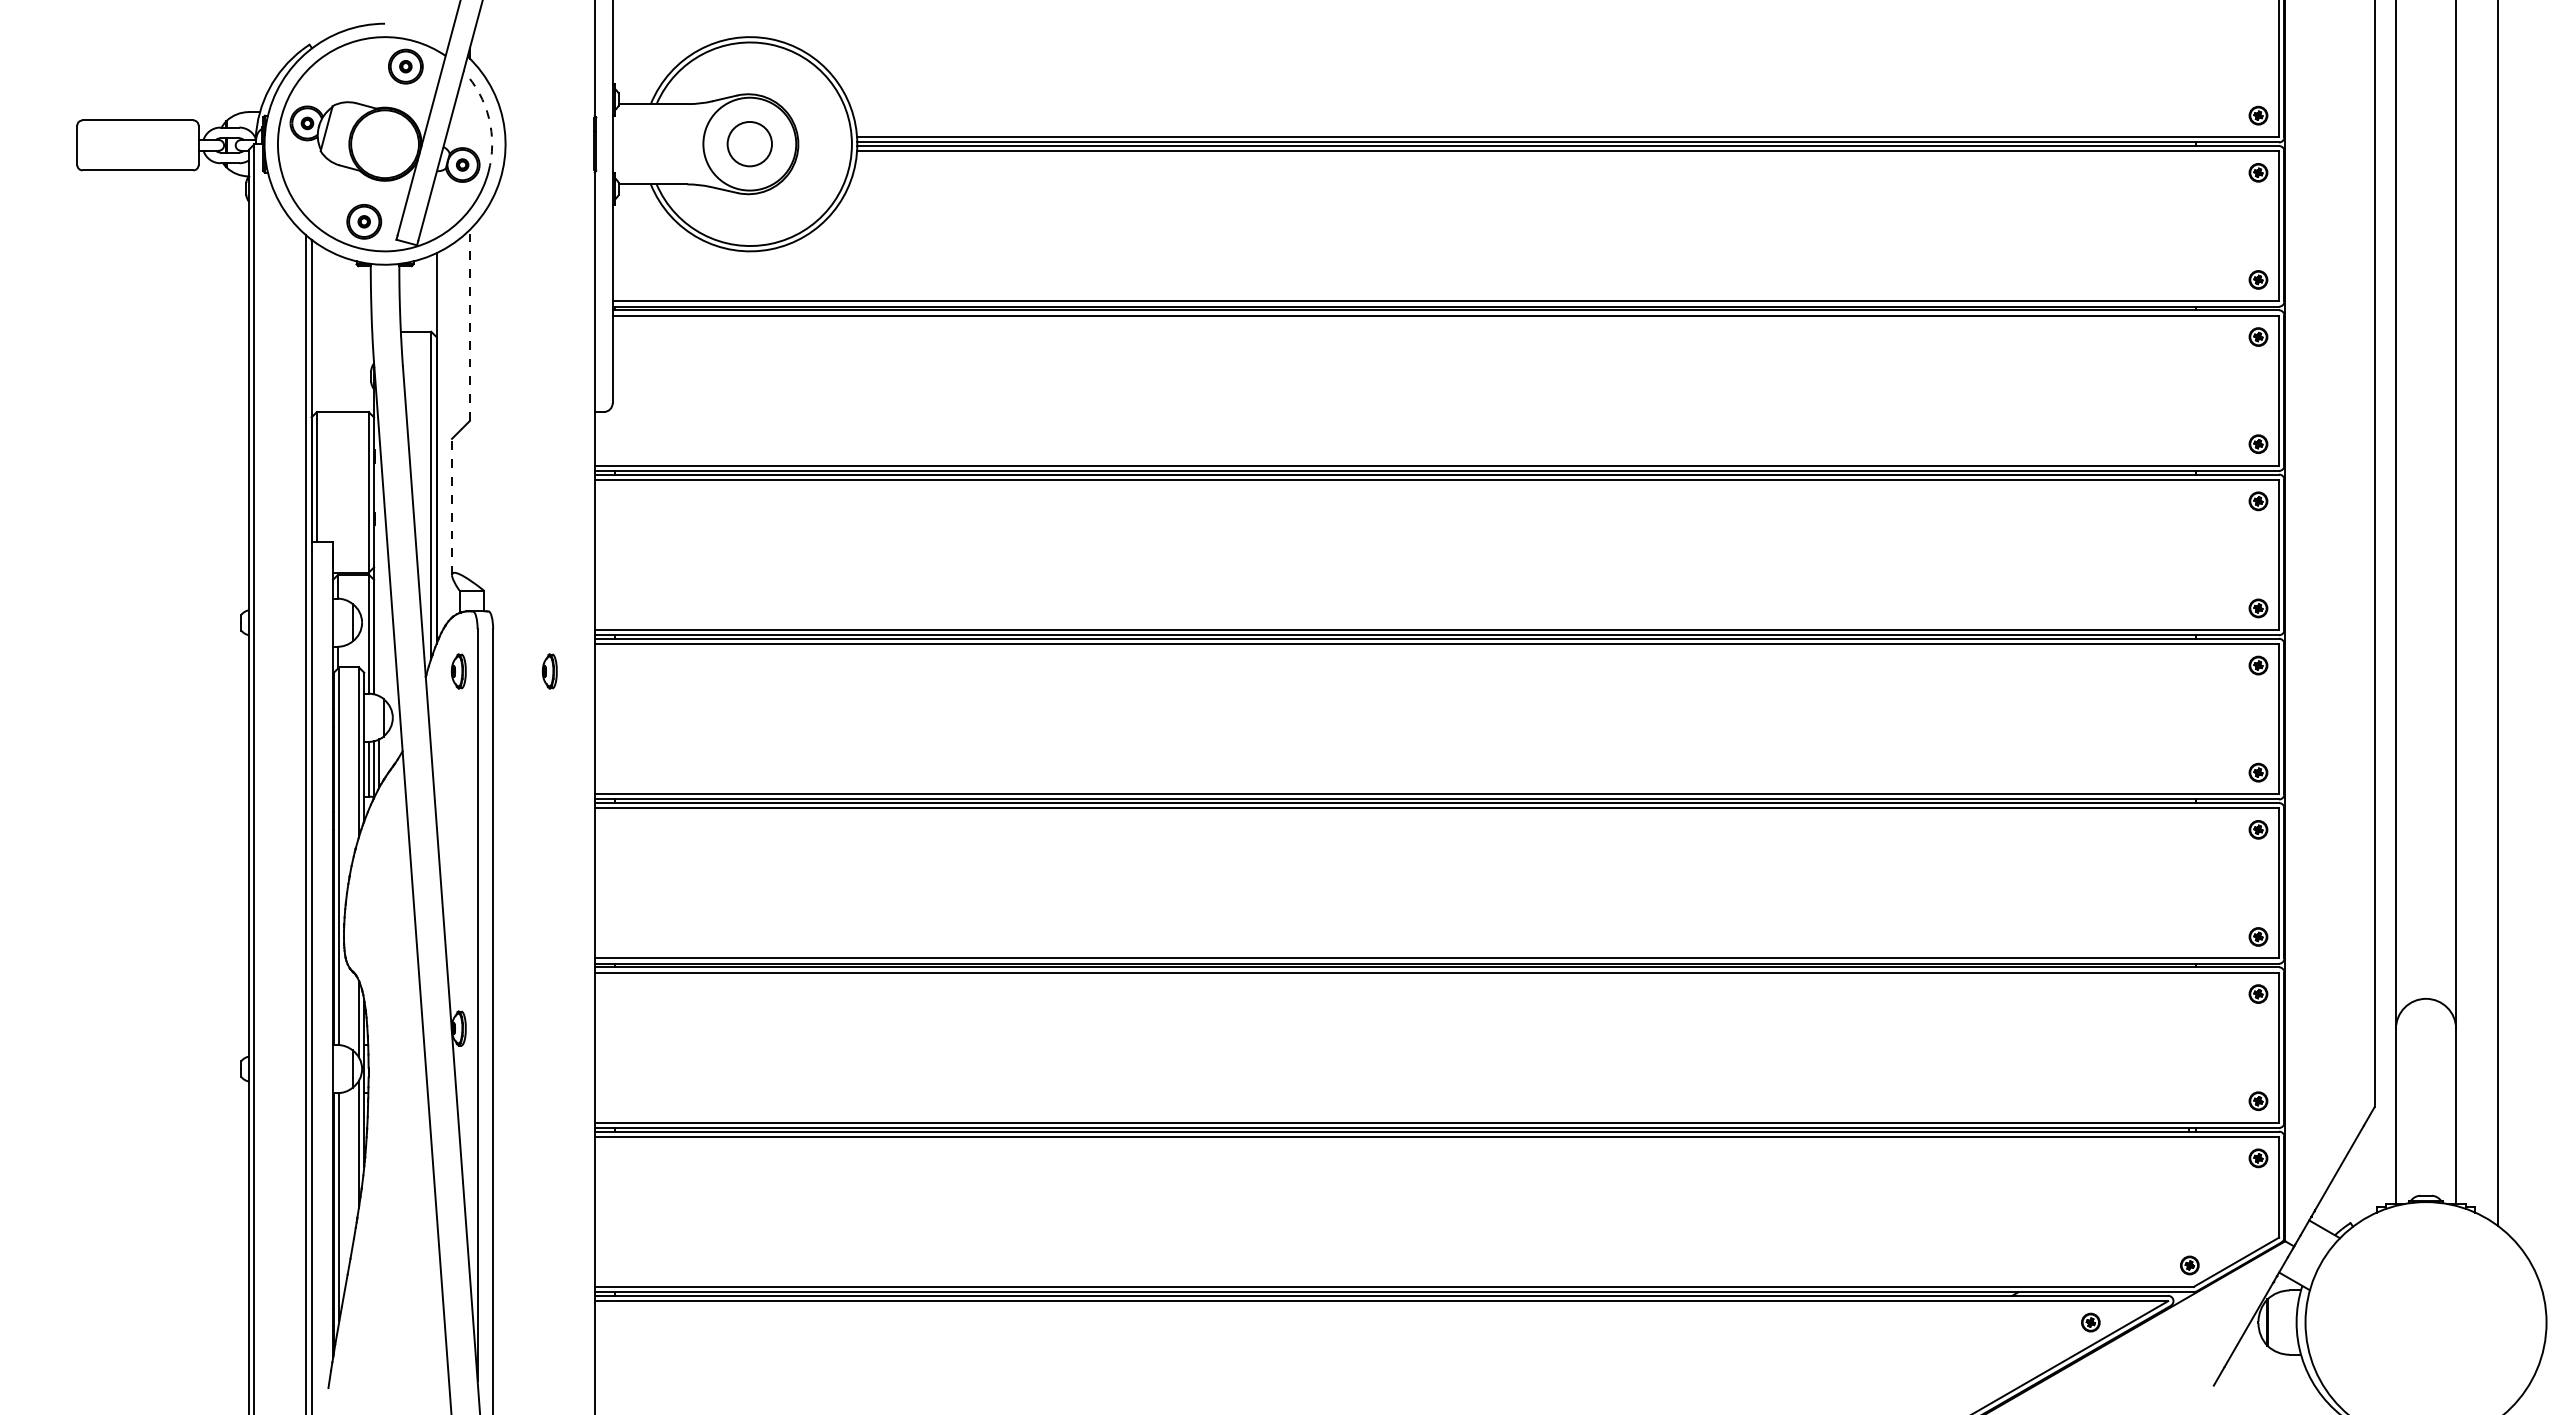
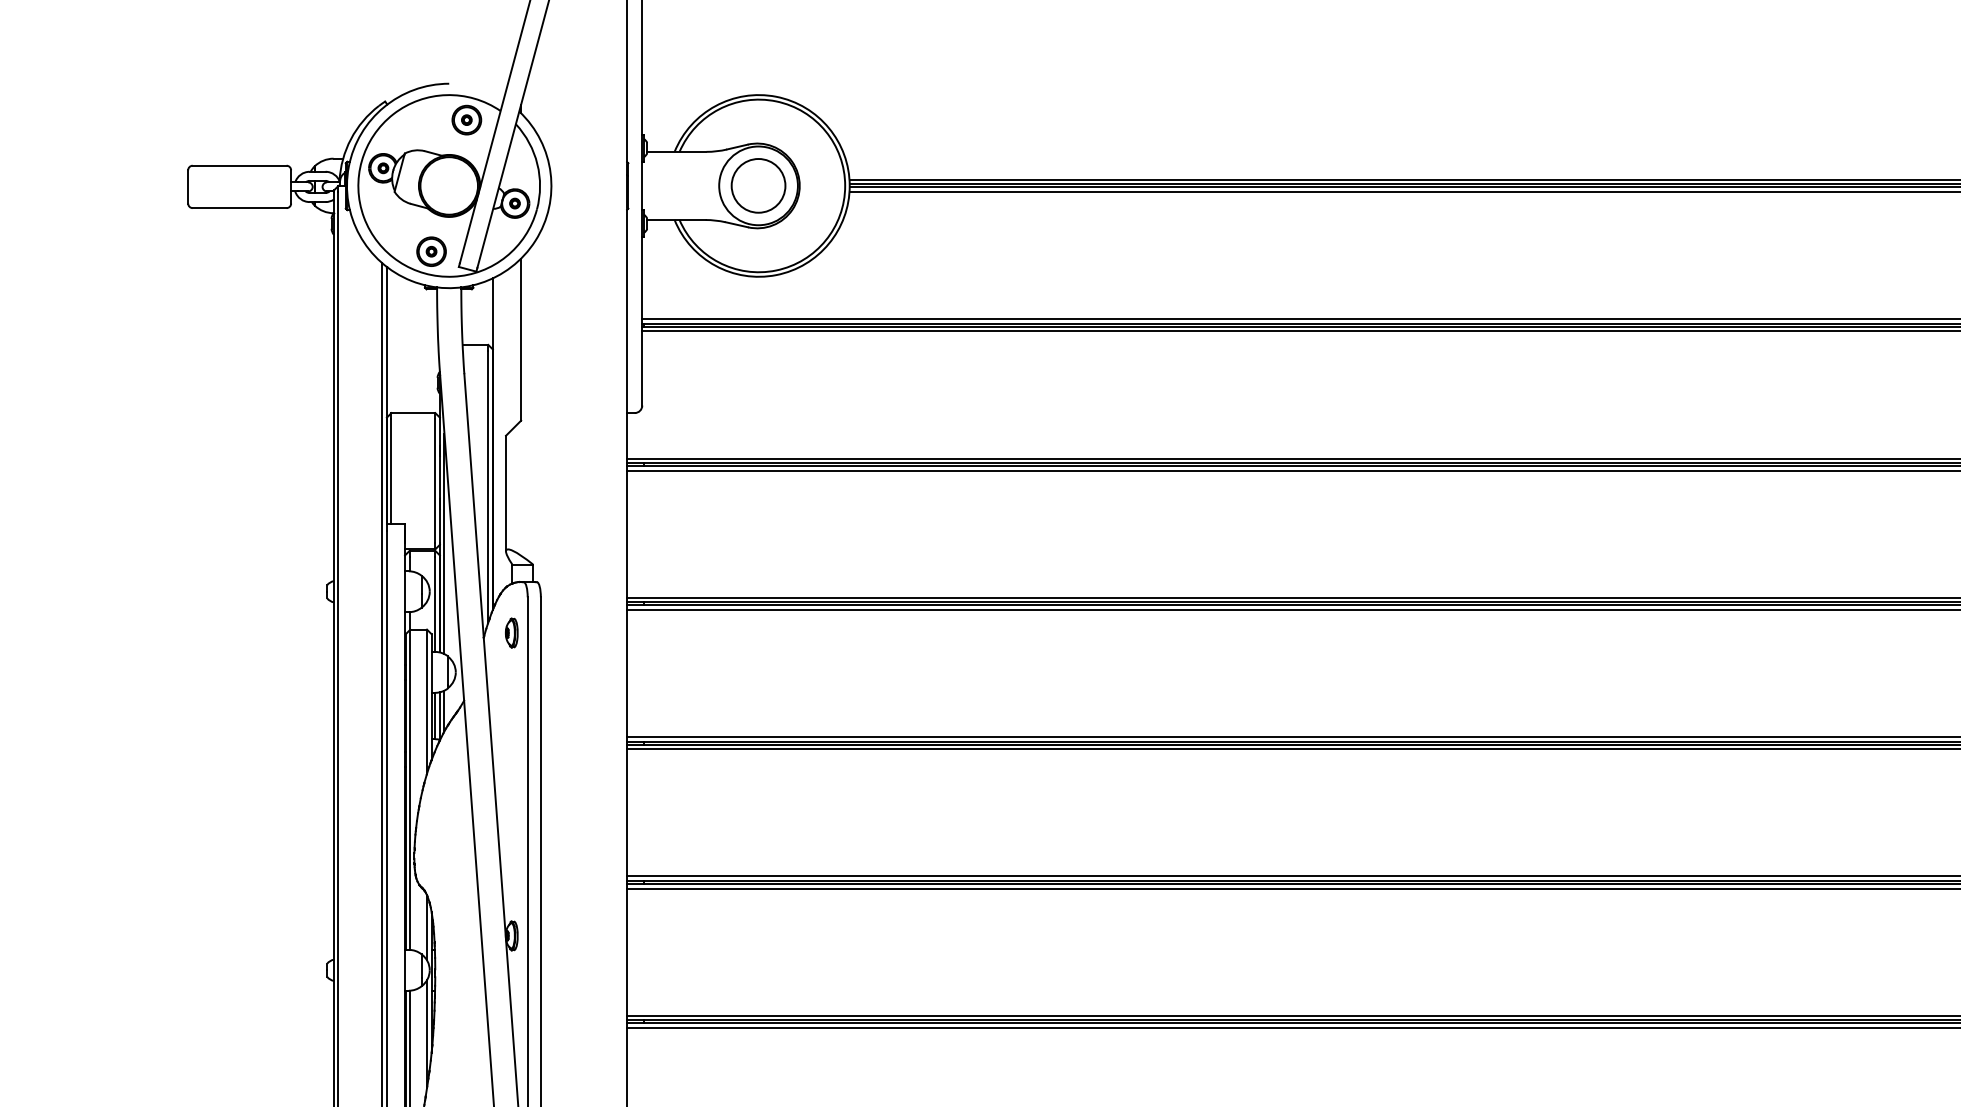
arc: (489, 118) -> (537, 164), dashed -> solid
circle: (749, 143) -> (758, 185), size x1.43
line: (469, 325) -> (520, 339), dashed -> solid
line: (452, 506) -> (506, 493), dashed -> solid
line: (379, 566) -> (444, 544), added
part: (549, 671) -> (588, 633), removed

